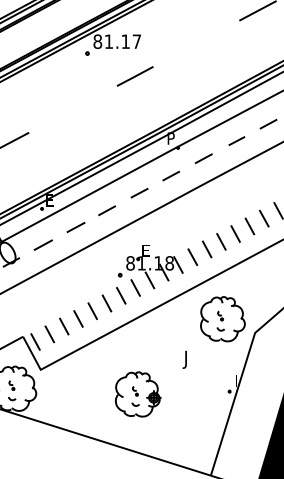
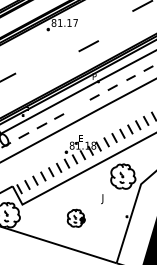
line: (134, 76) -> (88, 46), moved
line: (140, 192) -> (77, 106), removed
part: (138, 394) -> (76, 218), size x0.7

